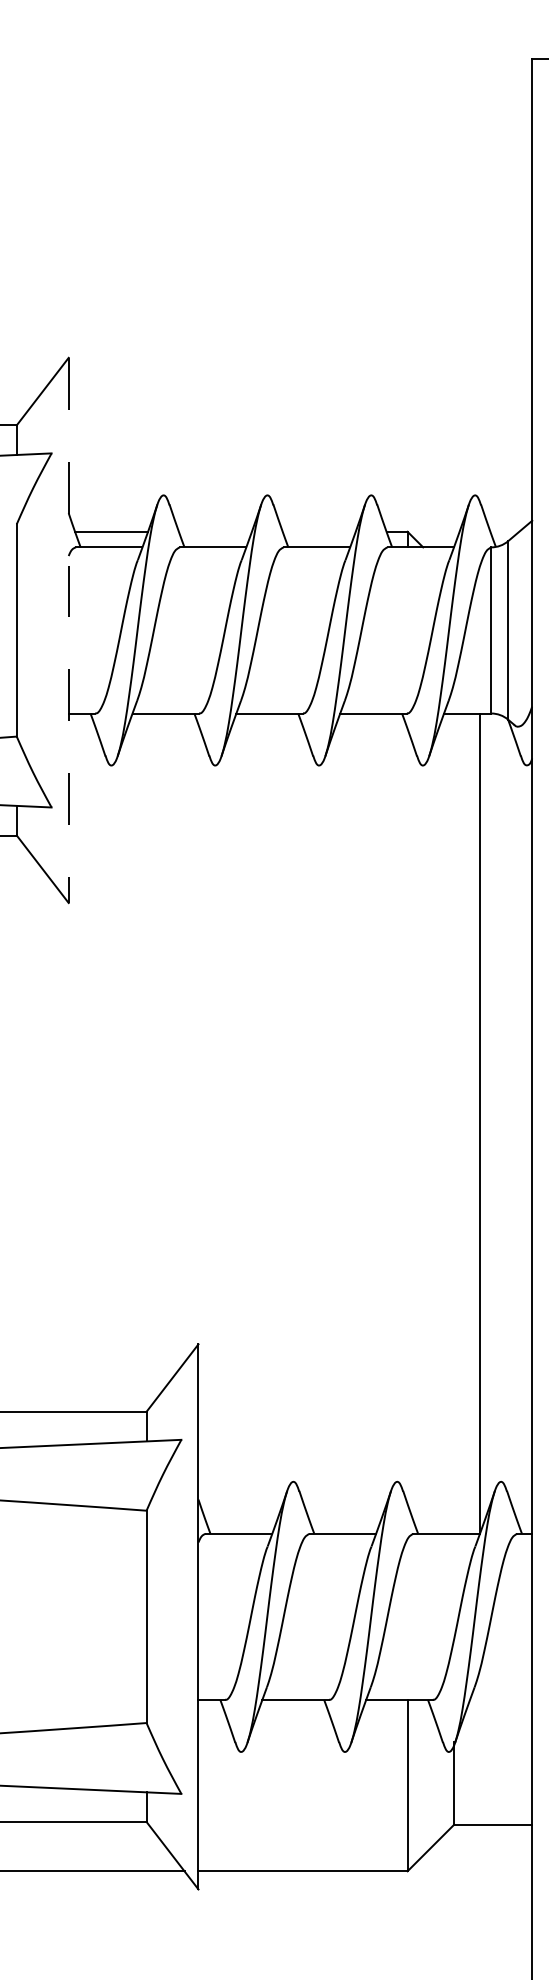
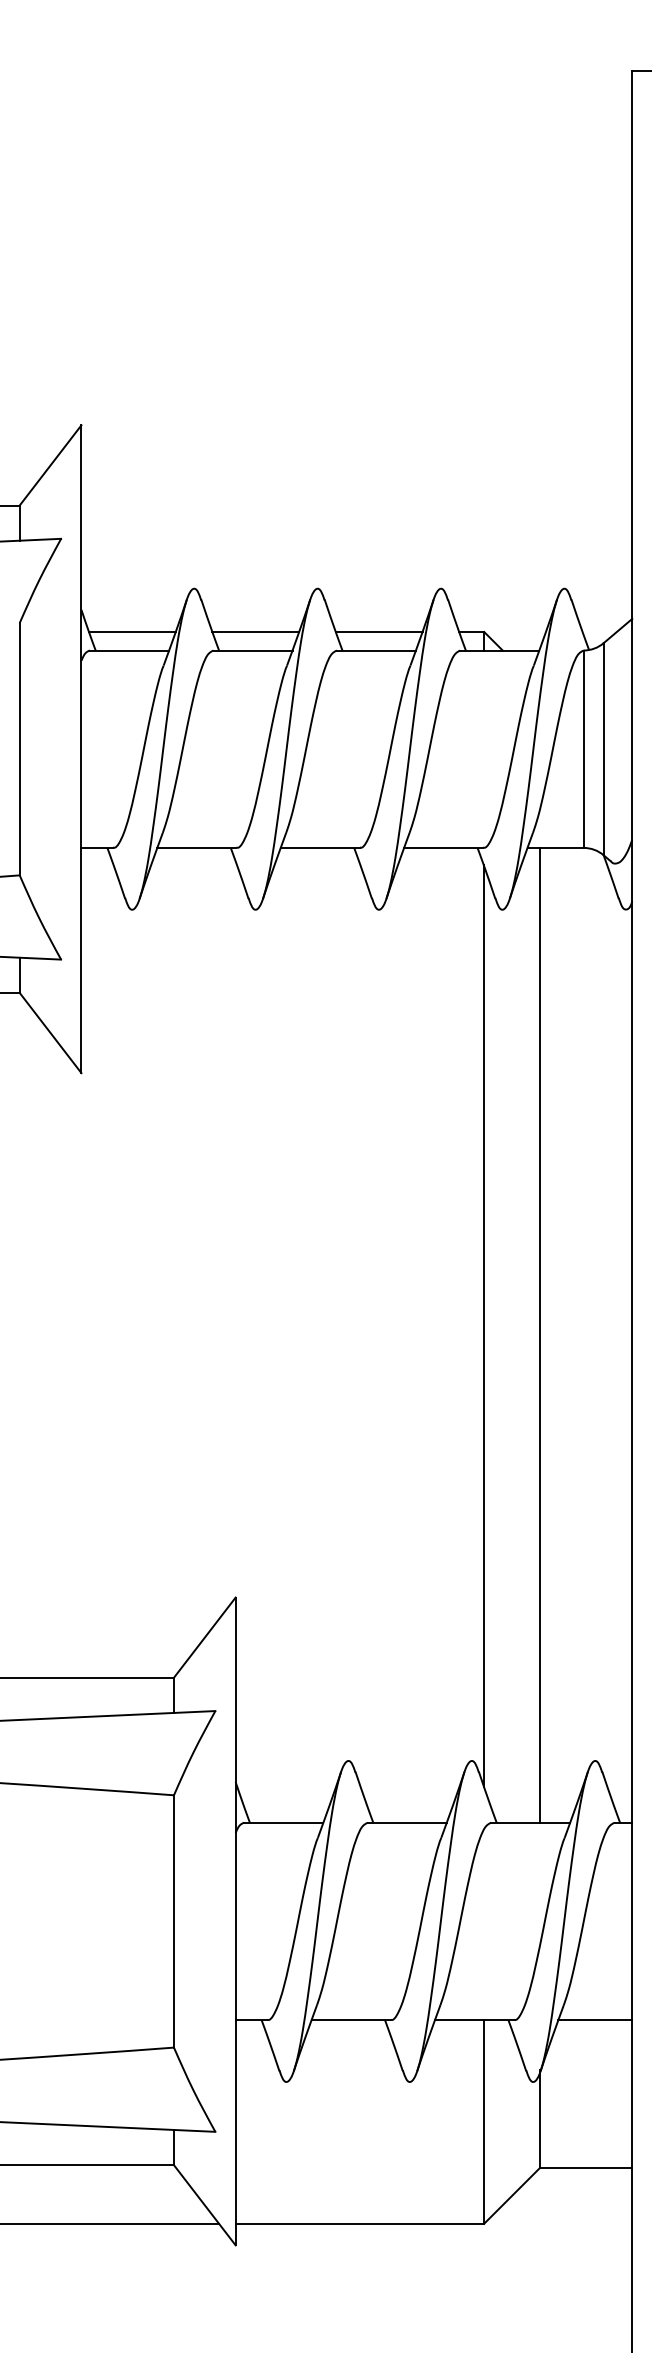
line: (215, 532) -> (255, 632), added
line: (318, 532) -> (378, 632), added
line: (68, 630) -> (81, 749), dashed -> solid
line: (407, 1116) -> (484, 1326), added
line: (479, 1122) -> (539, 1334), moved
line: (501, 1700) -> (595, 2020), added

